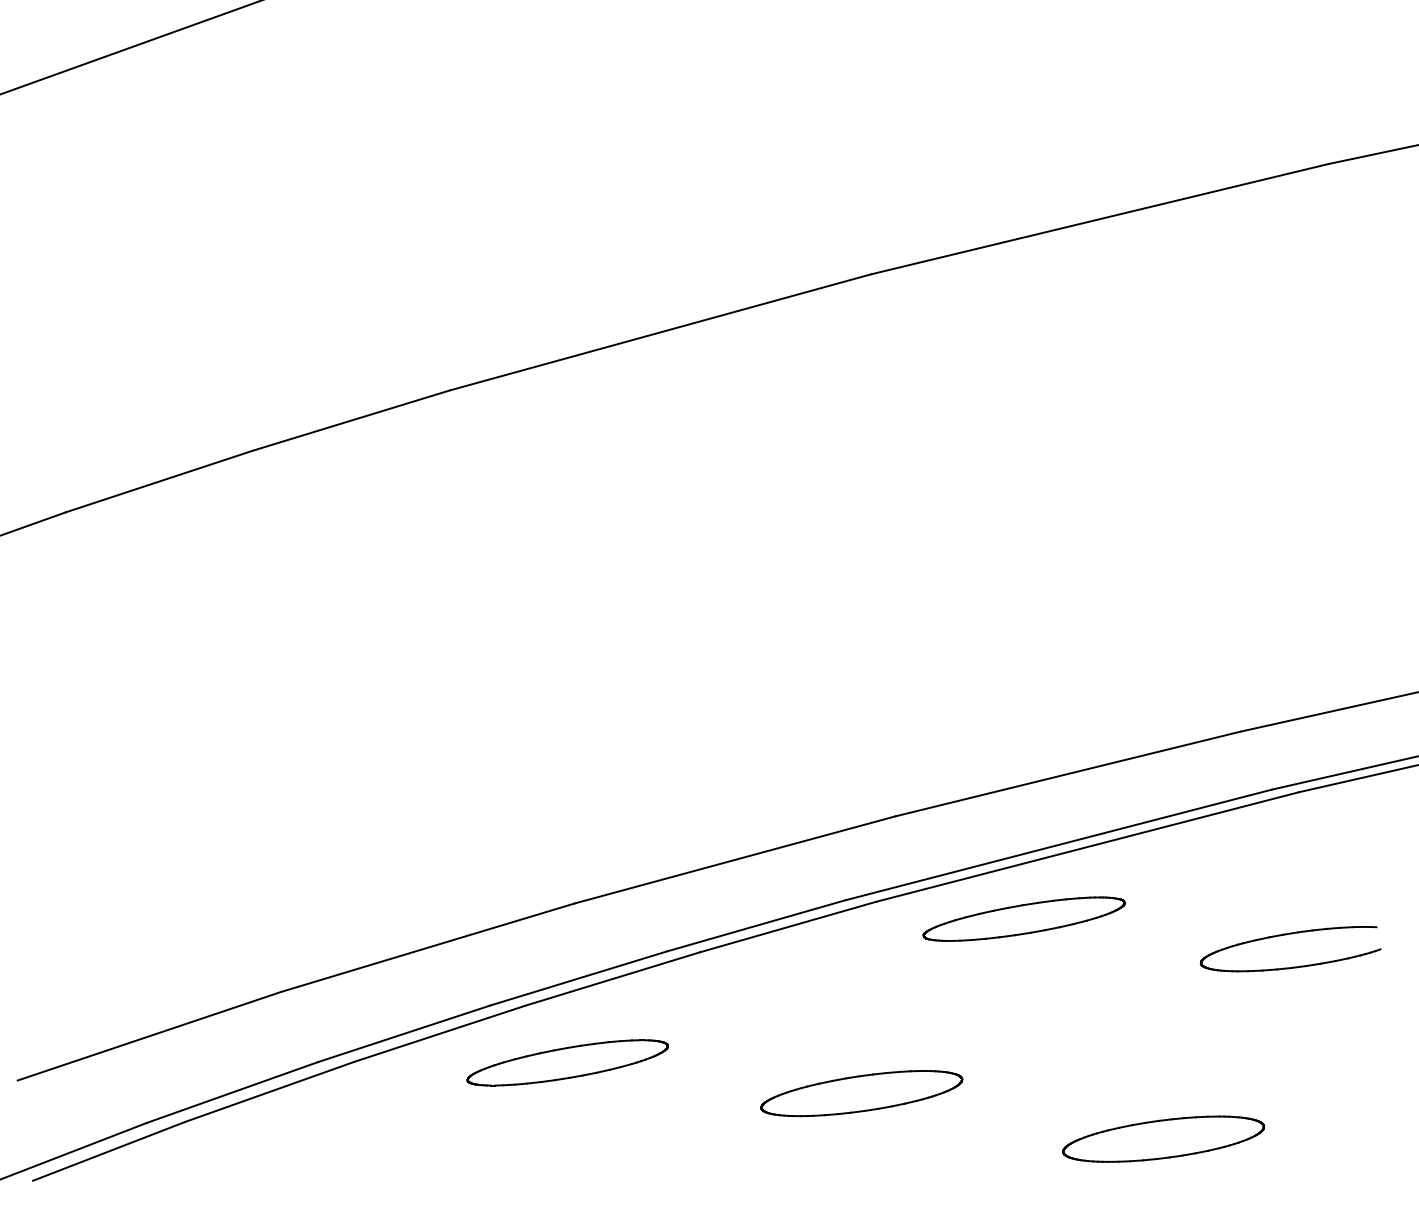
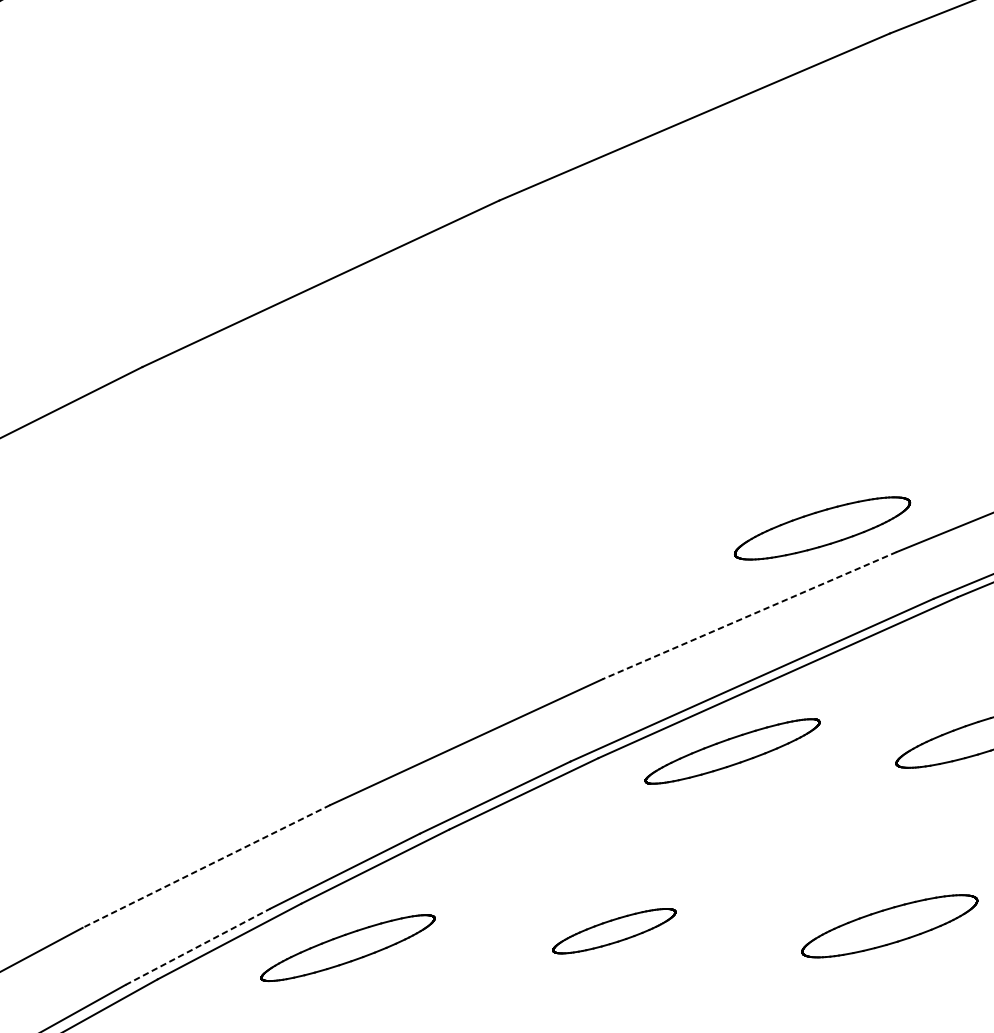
part: (1163, 691) -> (822, 527), added
line: (1068, 773) -> (750, 615), solid -> dashed
line: (427, 947) -> (205, 866), solid -> dashed
line: (404, 1033) -> (198, 946), solid -> dashed
part: (861, 1093) -> (614, 931), size x0.7

